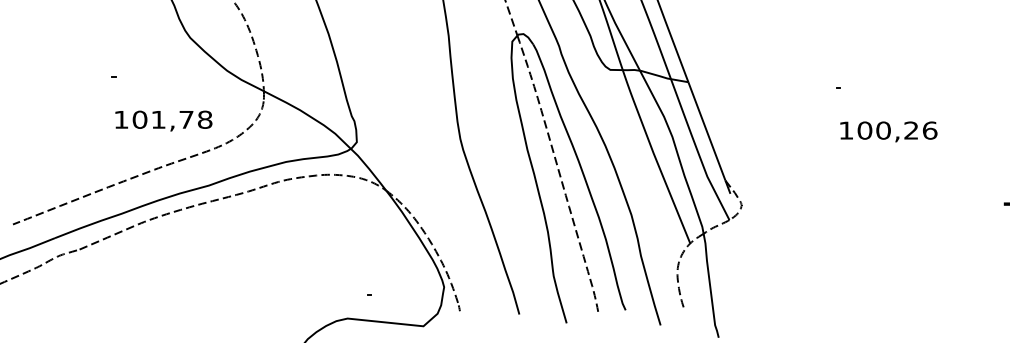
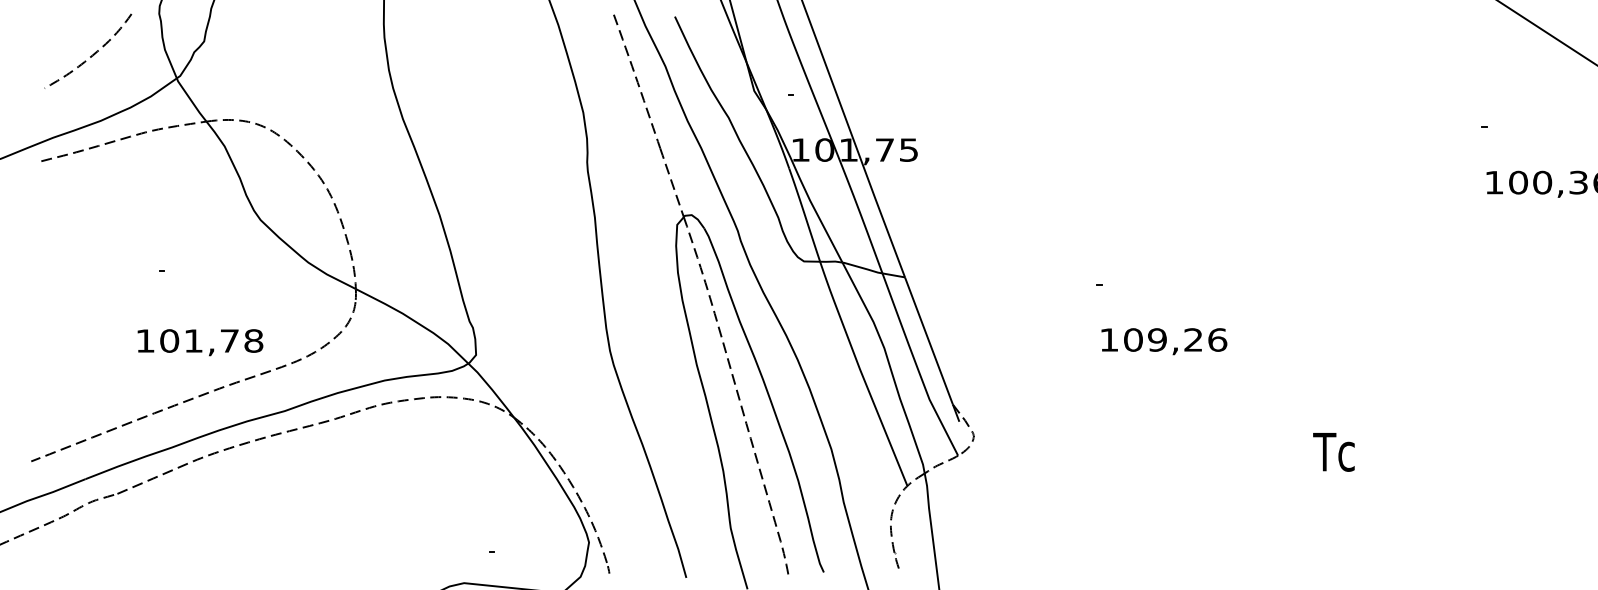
text: (163, 120) -> (200, 342), moved
text: (883, 130) -> (1157, 339), 100,26 -> 109,26

